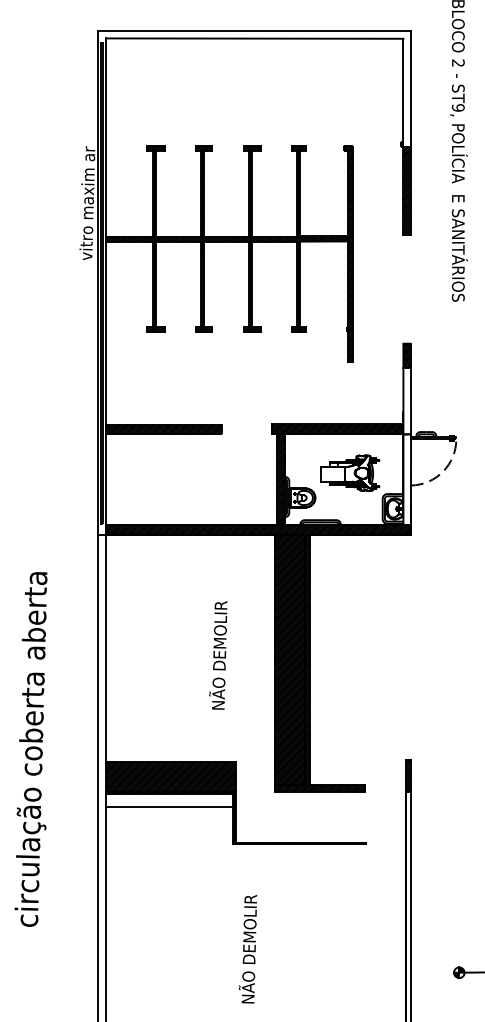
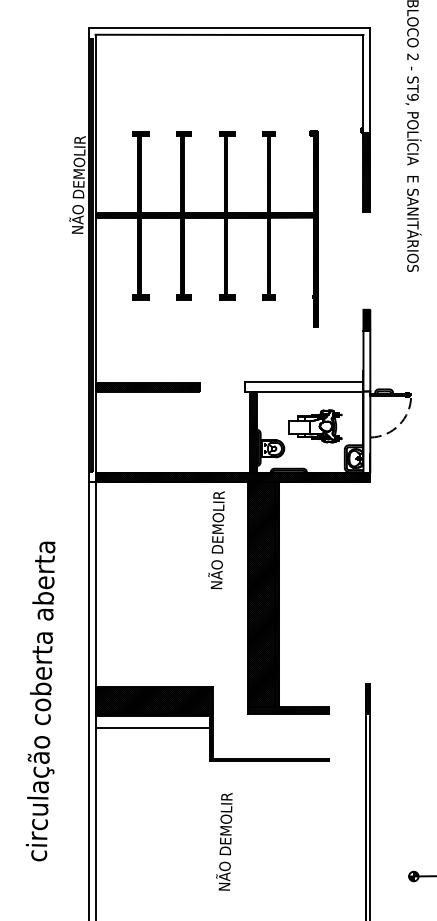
text: (85, 203) -> (77, 183), vitro maxim ar -> NÃO DEMOLIR
hatch: (337, 429) -> (304, 387), removed
text: (218, 655) -> (216, 540), moved
text: (30, 749) -> (40, 701), moved
text: (247, 949) -> (223, 842), moved

